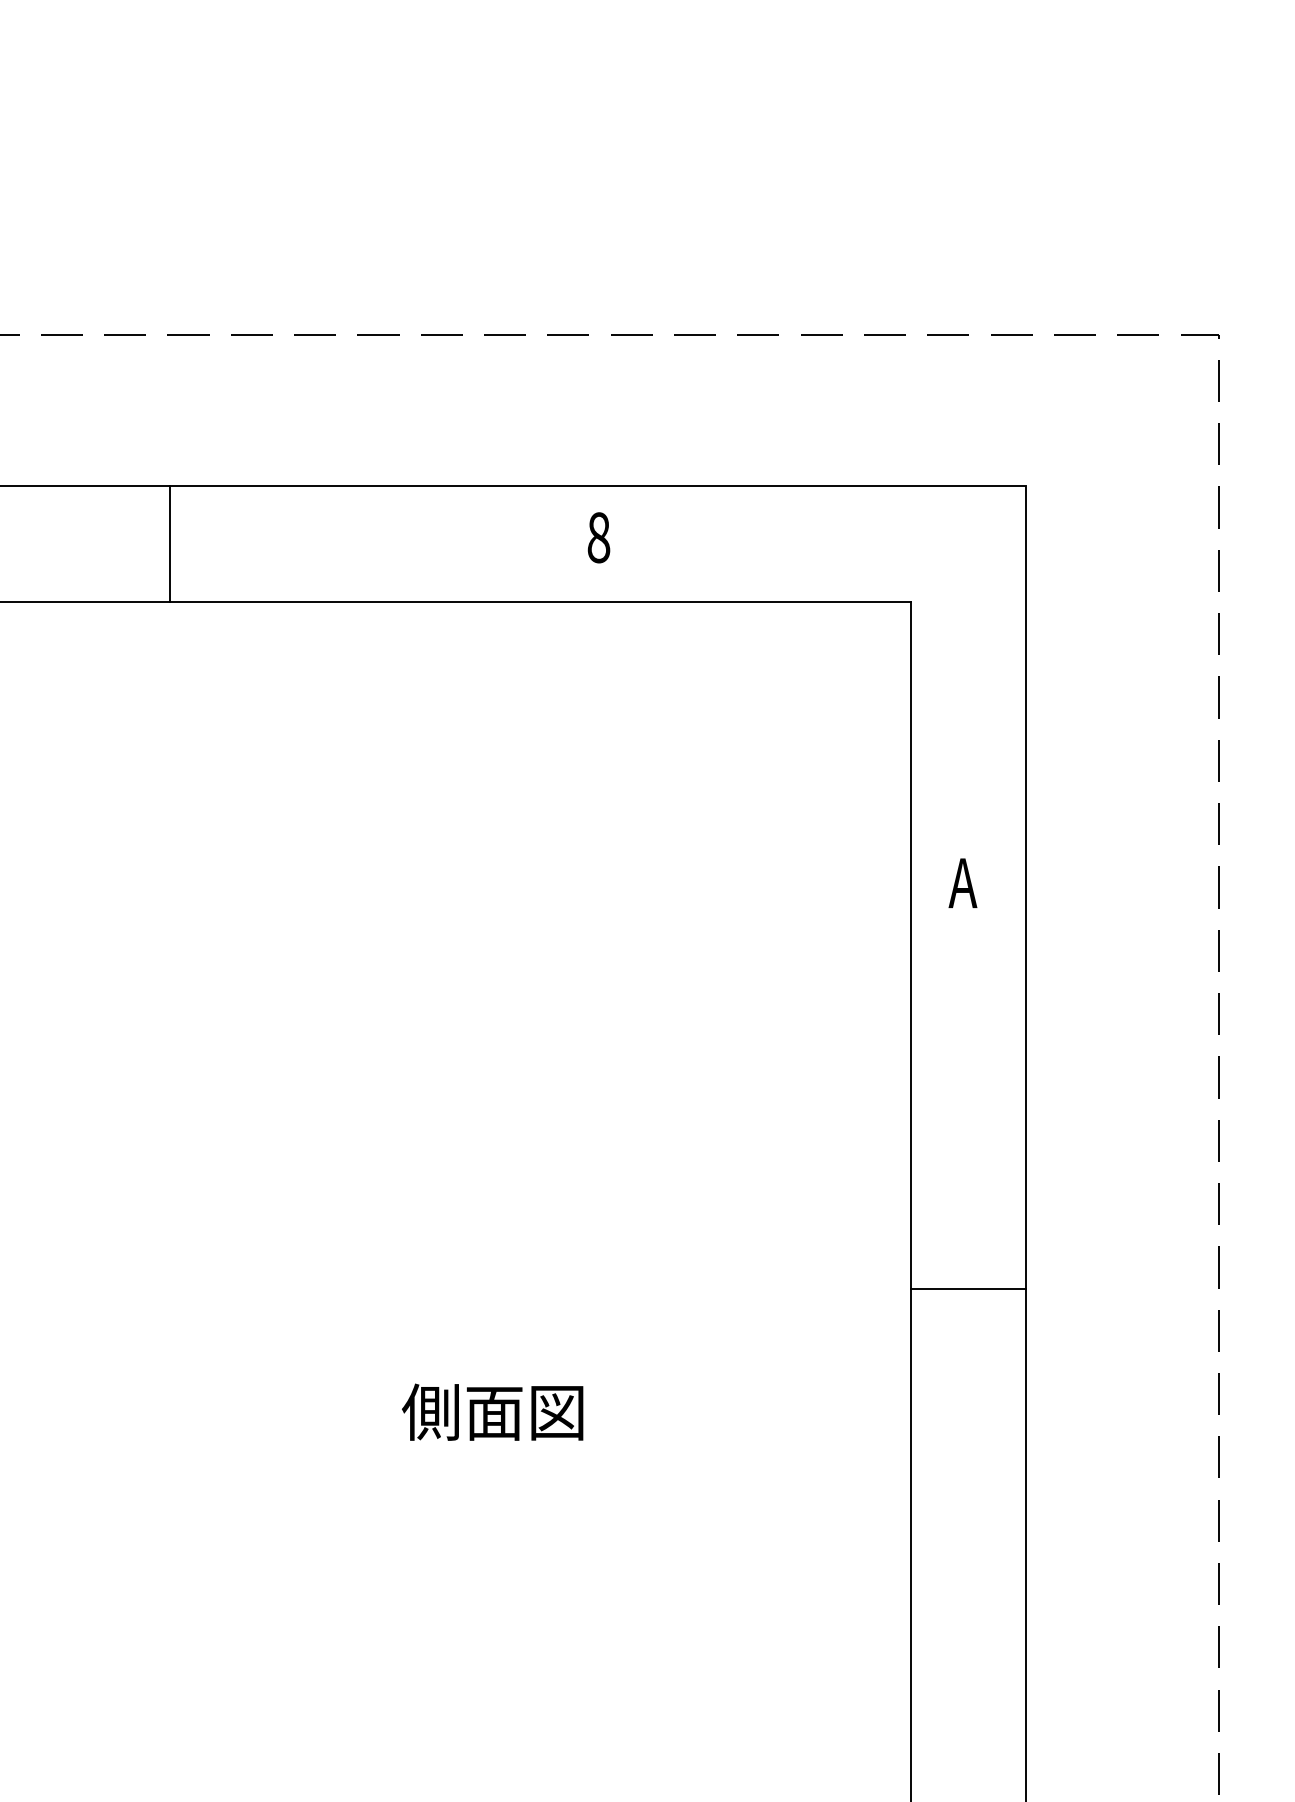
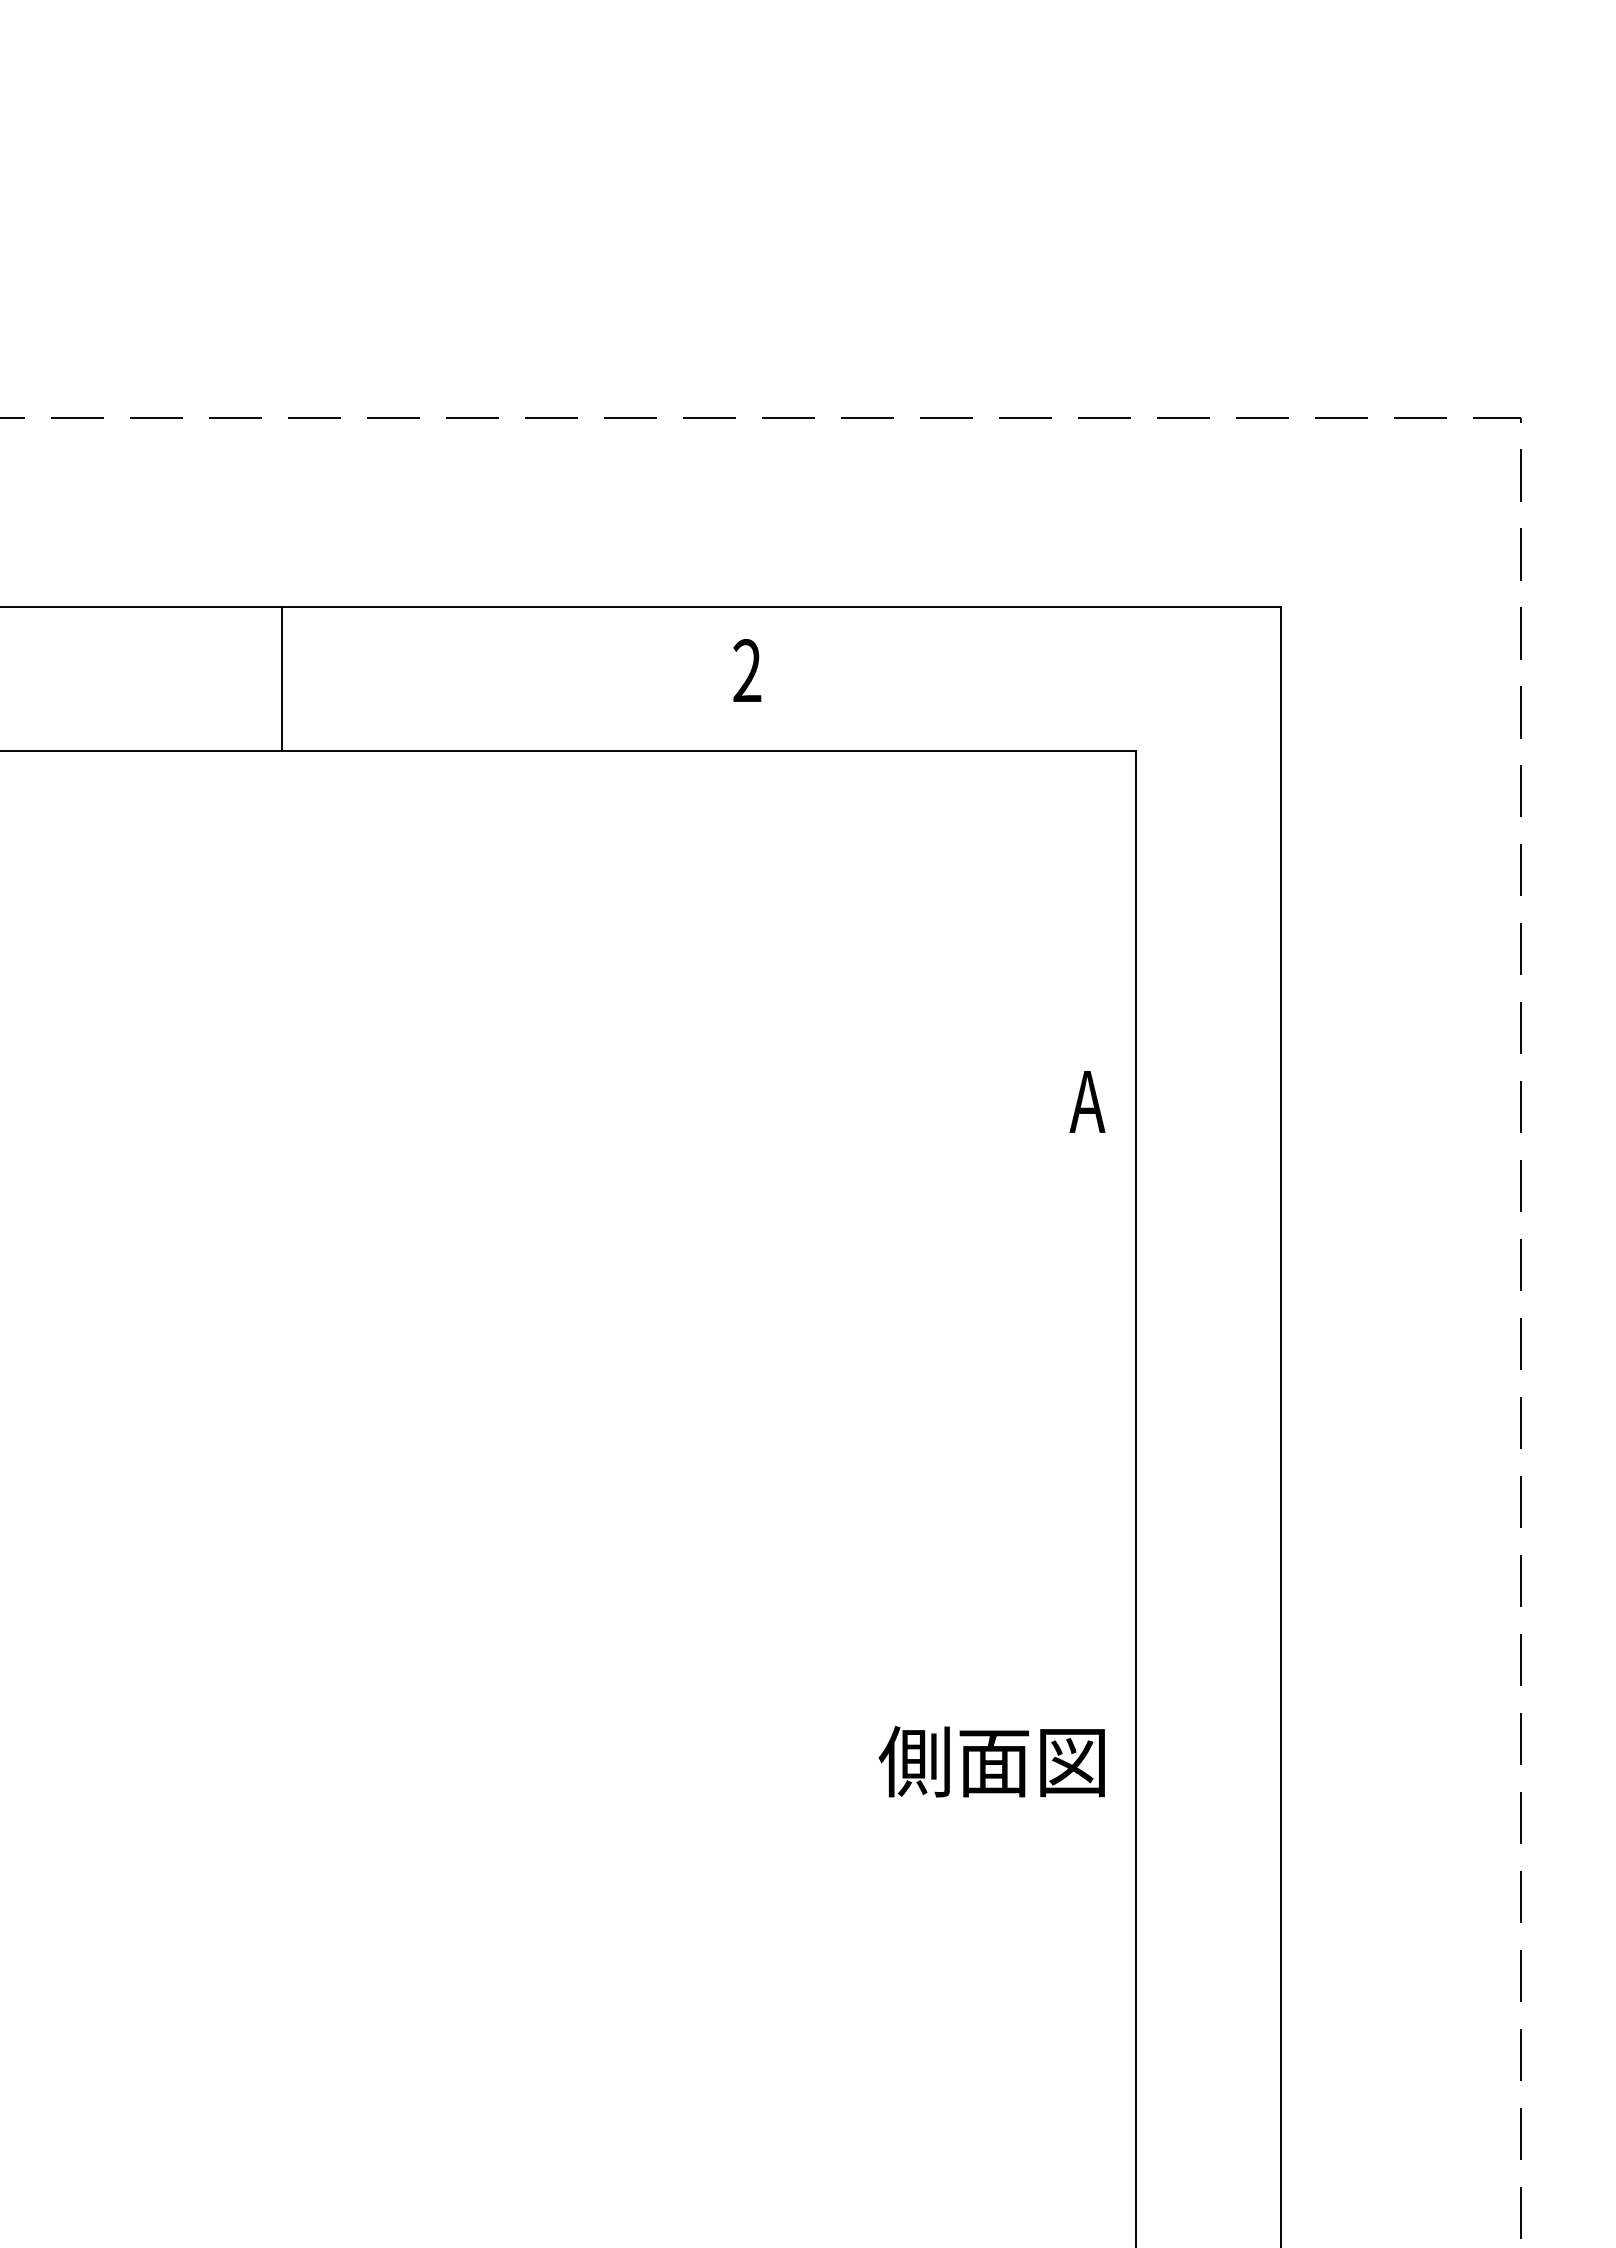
text: (598, 537) -> (747, 670), 8 -> 2
line: (170, 543) -> (281, 678), moved
text: (962, 882) -> (1087, 1101), moved
line: (968, 1288) -> (1208, 1607), removed
text: (492, 1412) -> (991, 1761), moved

